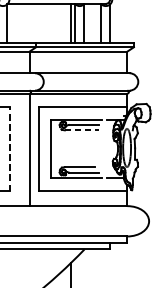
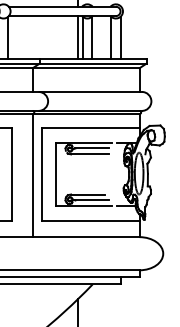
line: (81, 130) -> (89, 154), dashed -> solid
line: (10, 147) -> (11, 173), dashed -> solid

